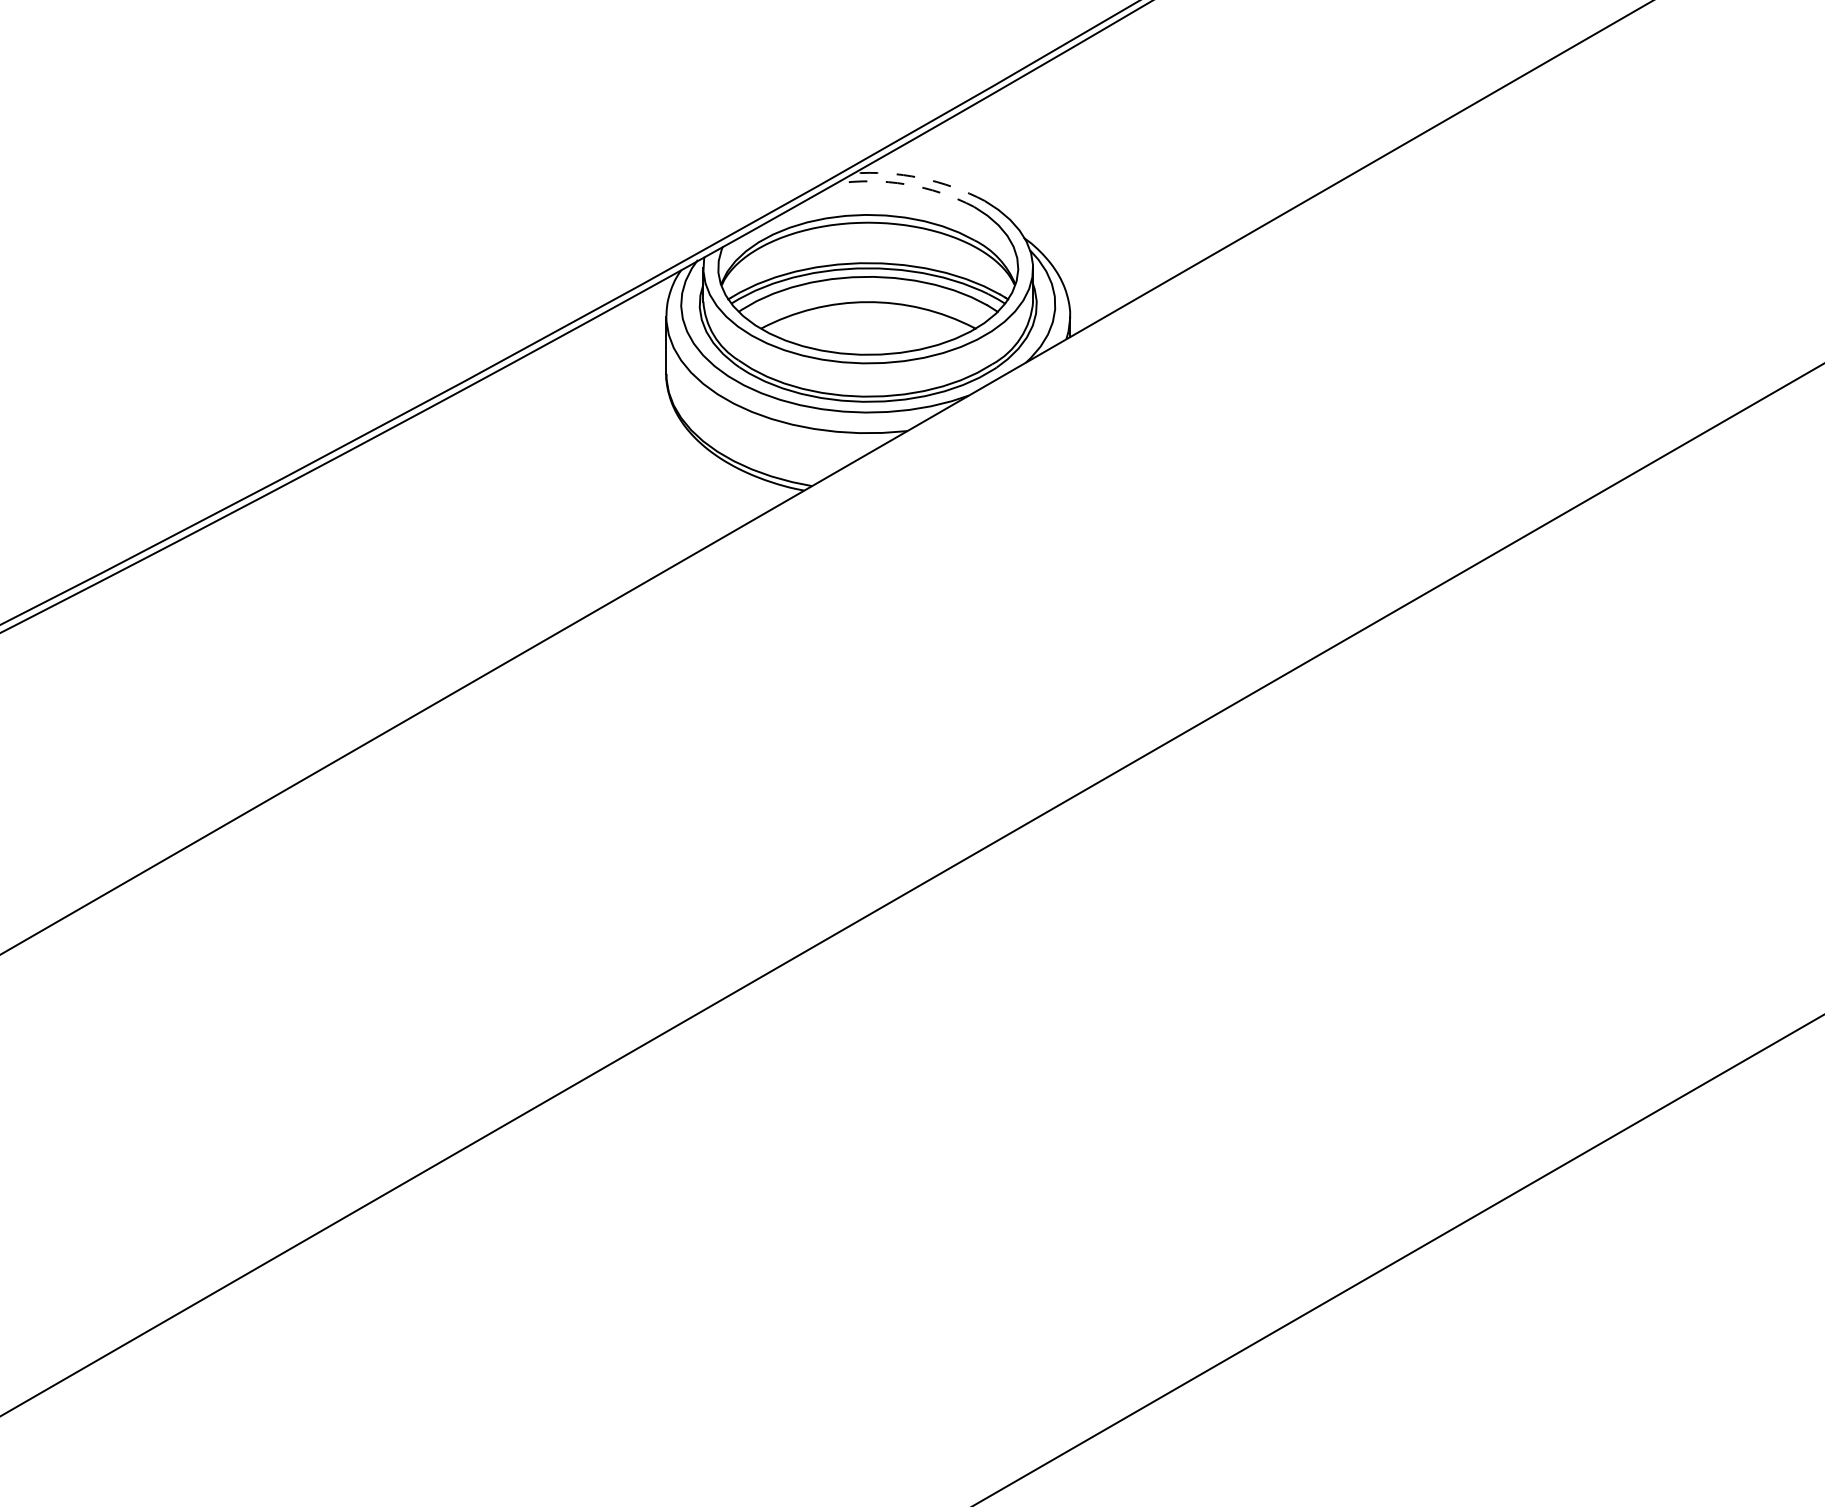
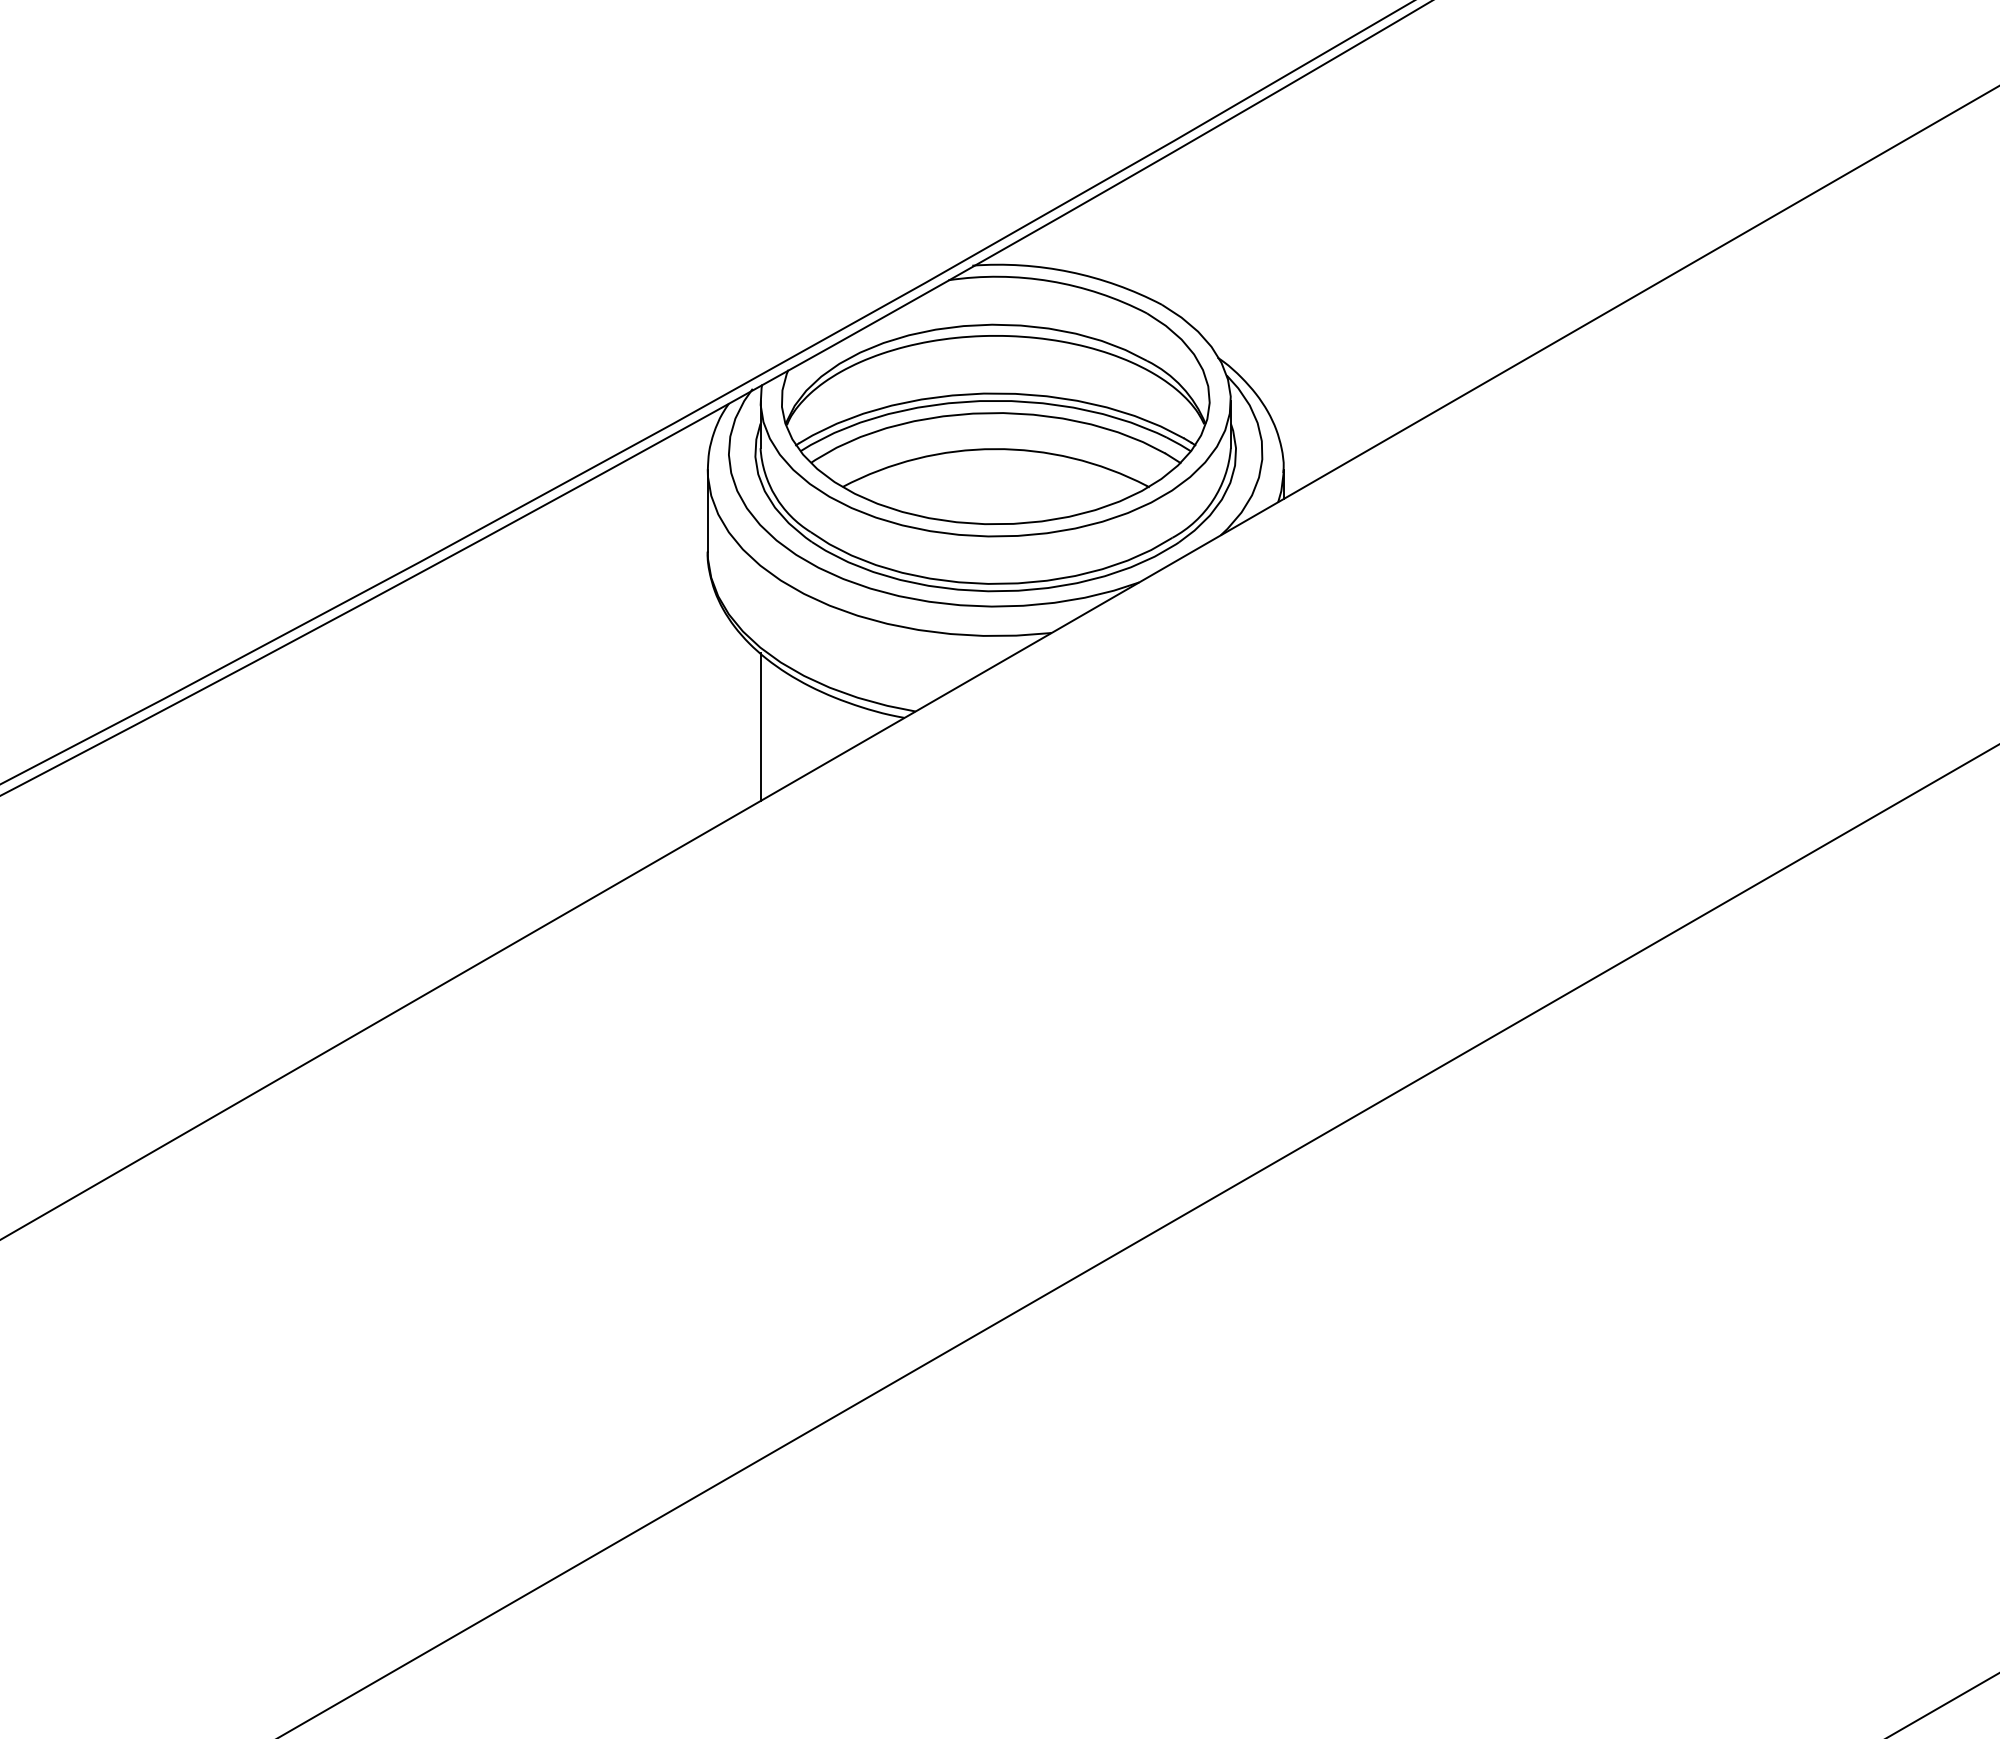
arc: (920, 177) -> (1070, 271), dashed -> solid
arc: (906, 184) -> (1050, 281), dashed -> solid
line: (703, 496) -> (760, 726), added

